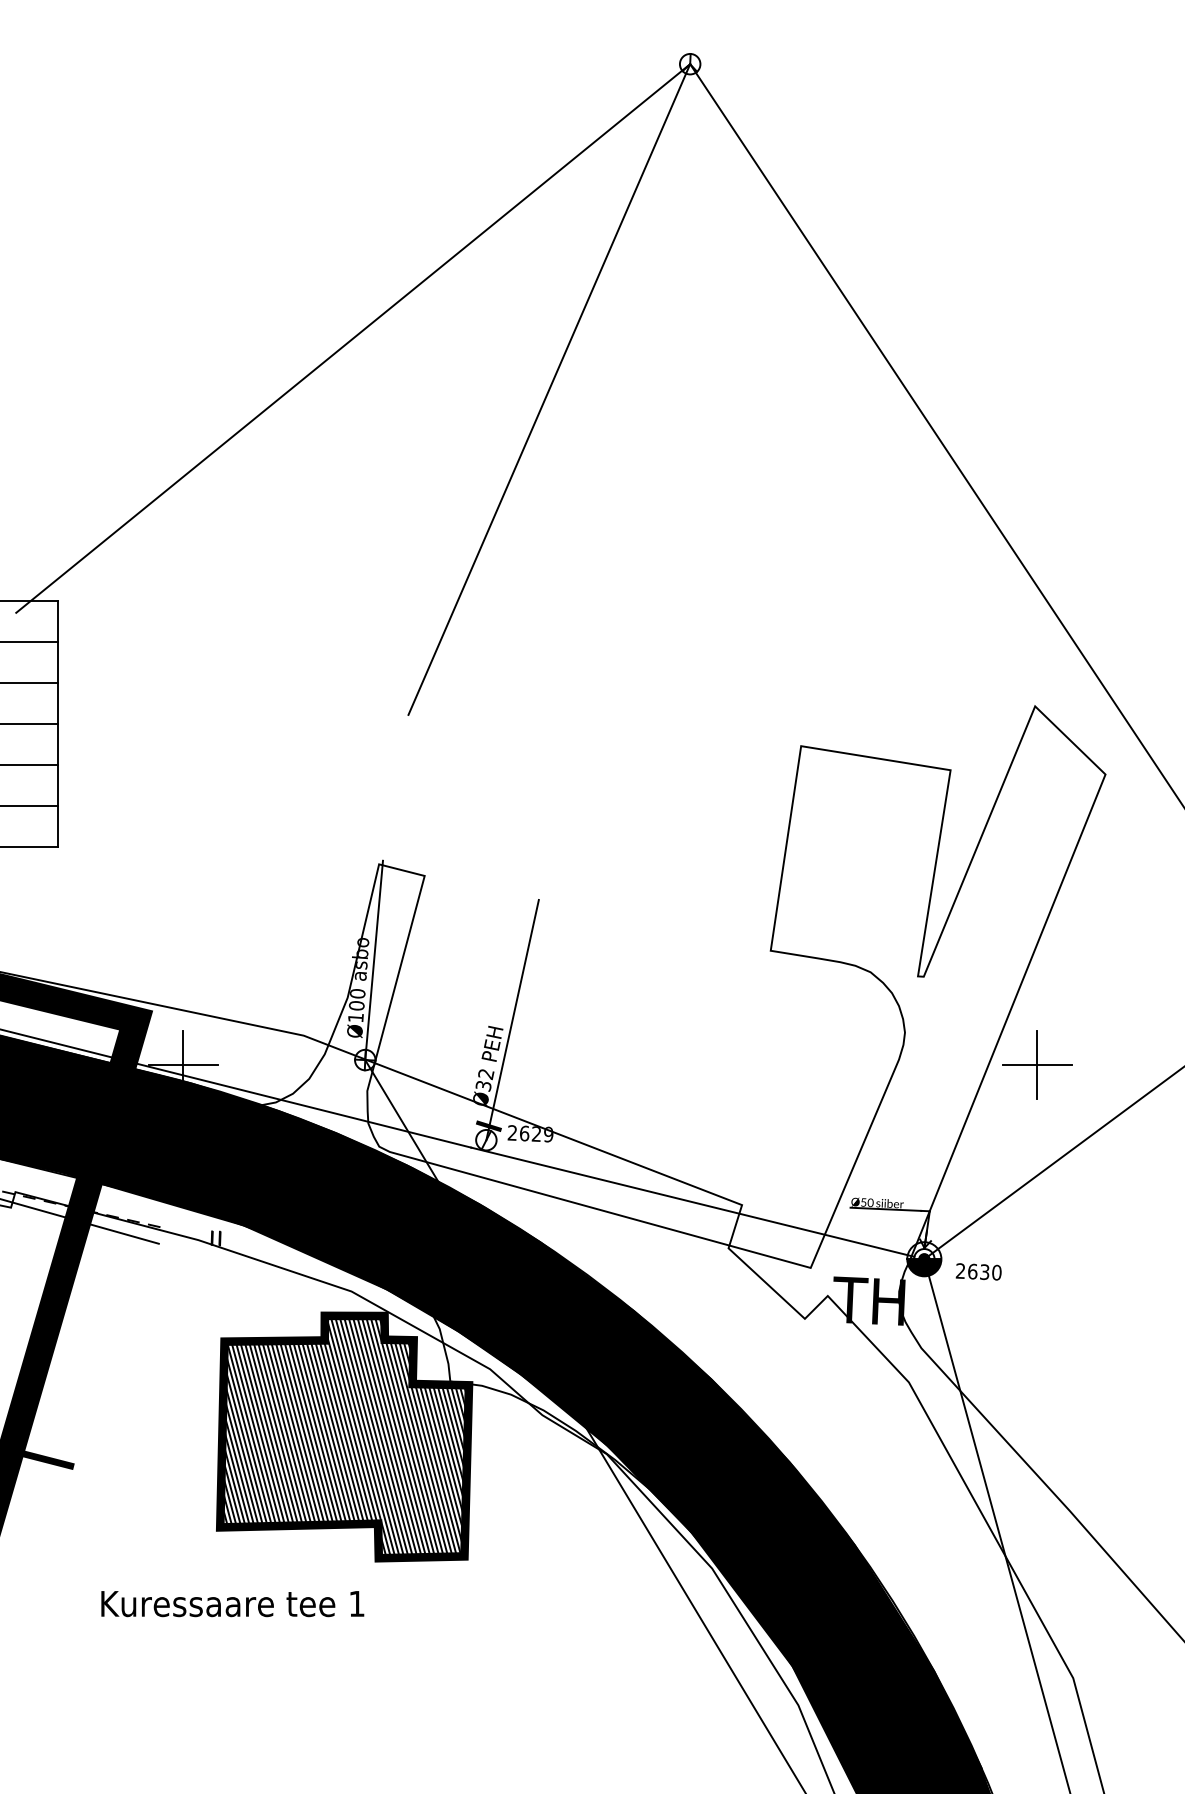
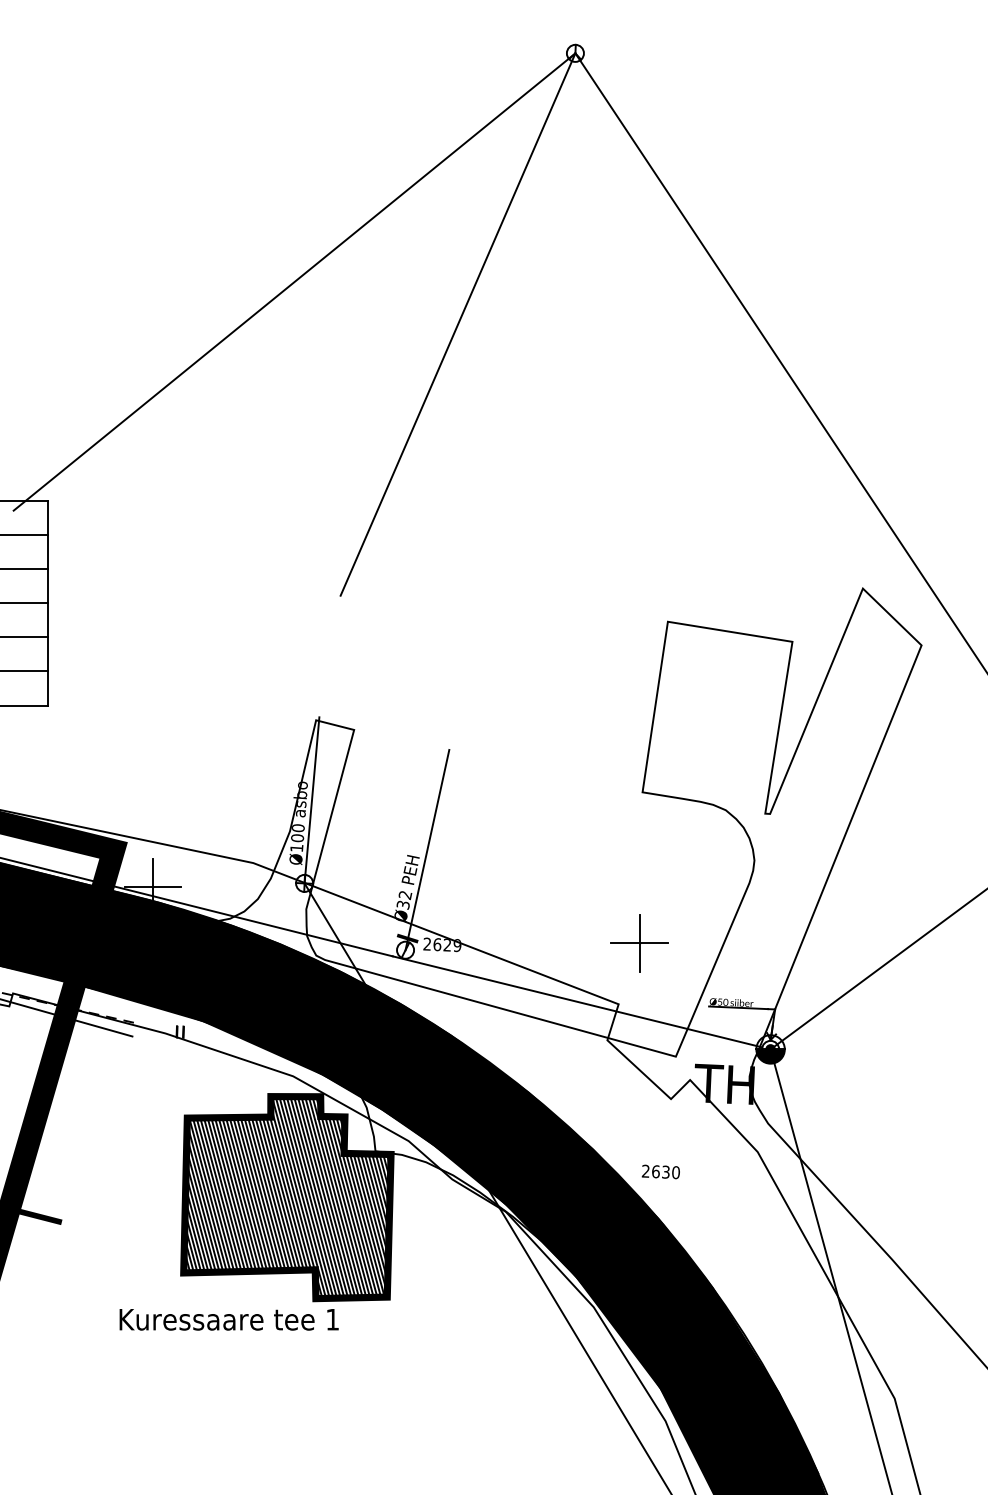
part: (1037, 1064) -> (639, 943), moved
text: (978, 1271) -> (660, 1171), moved
text: (231, 1603) -> (228, 1319), moved

